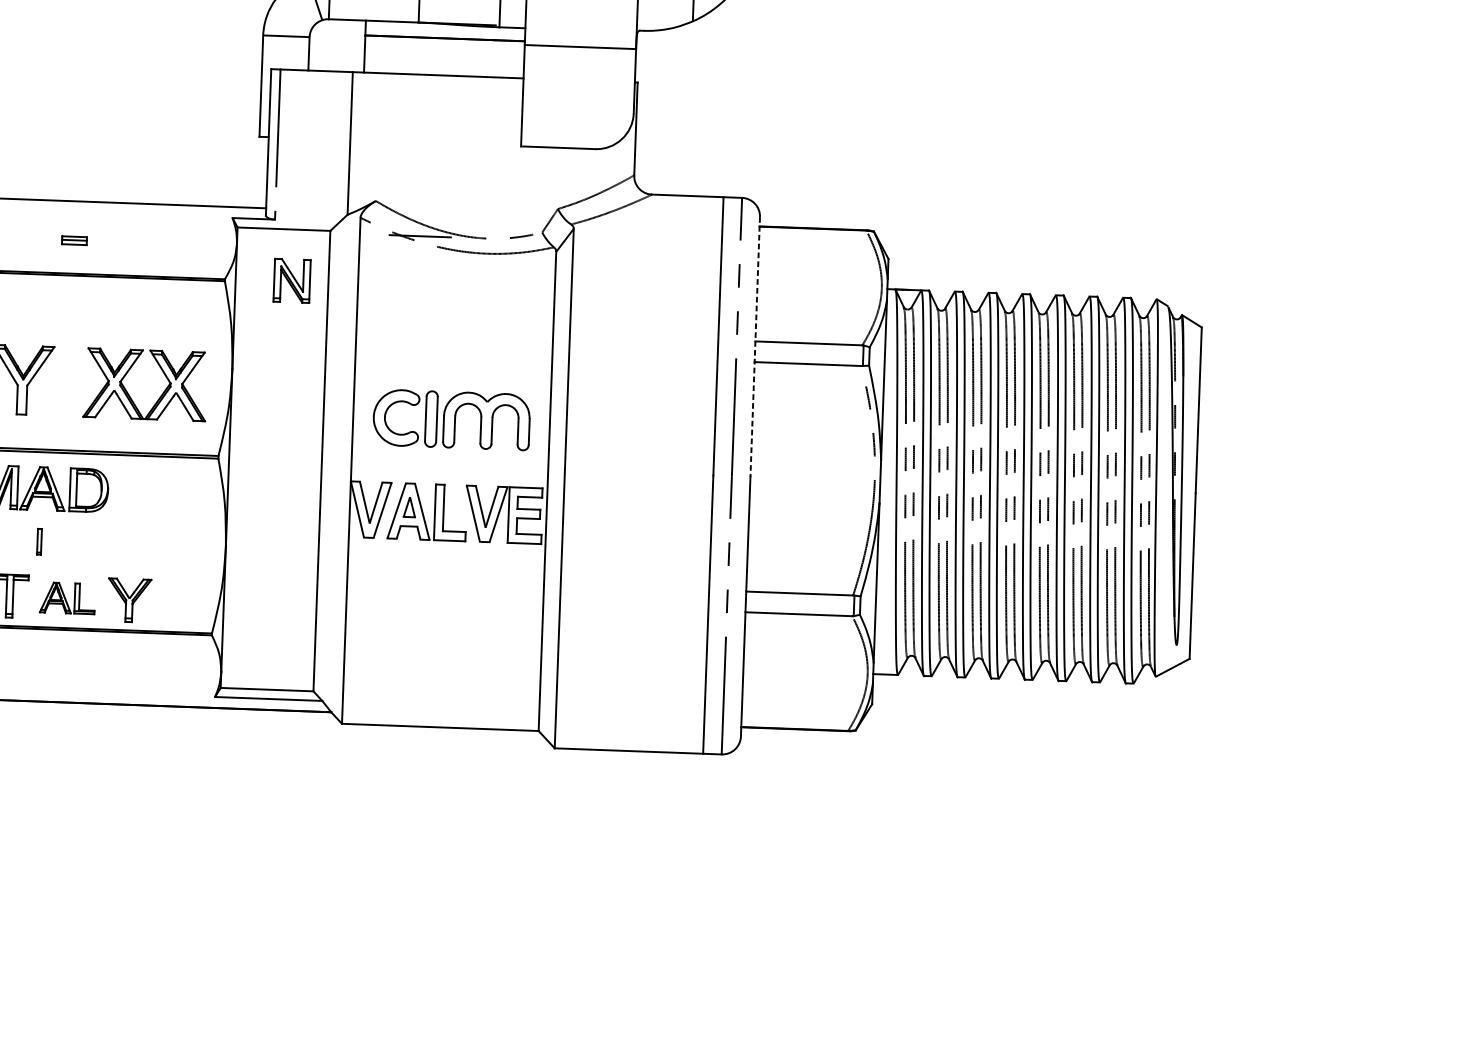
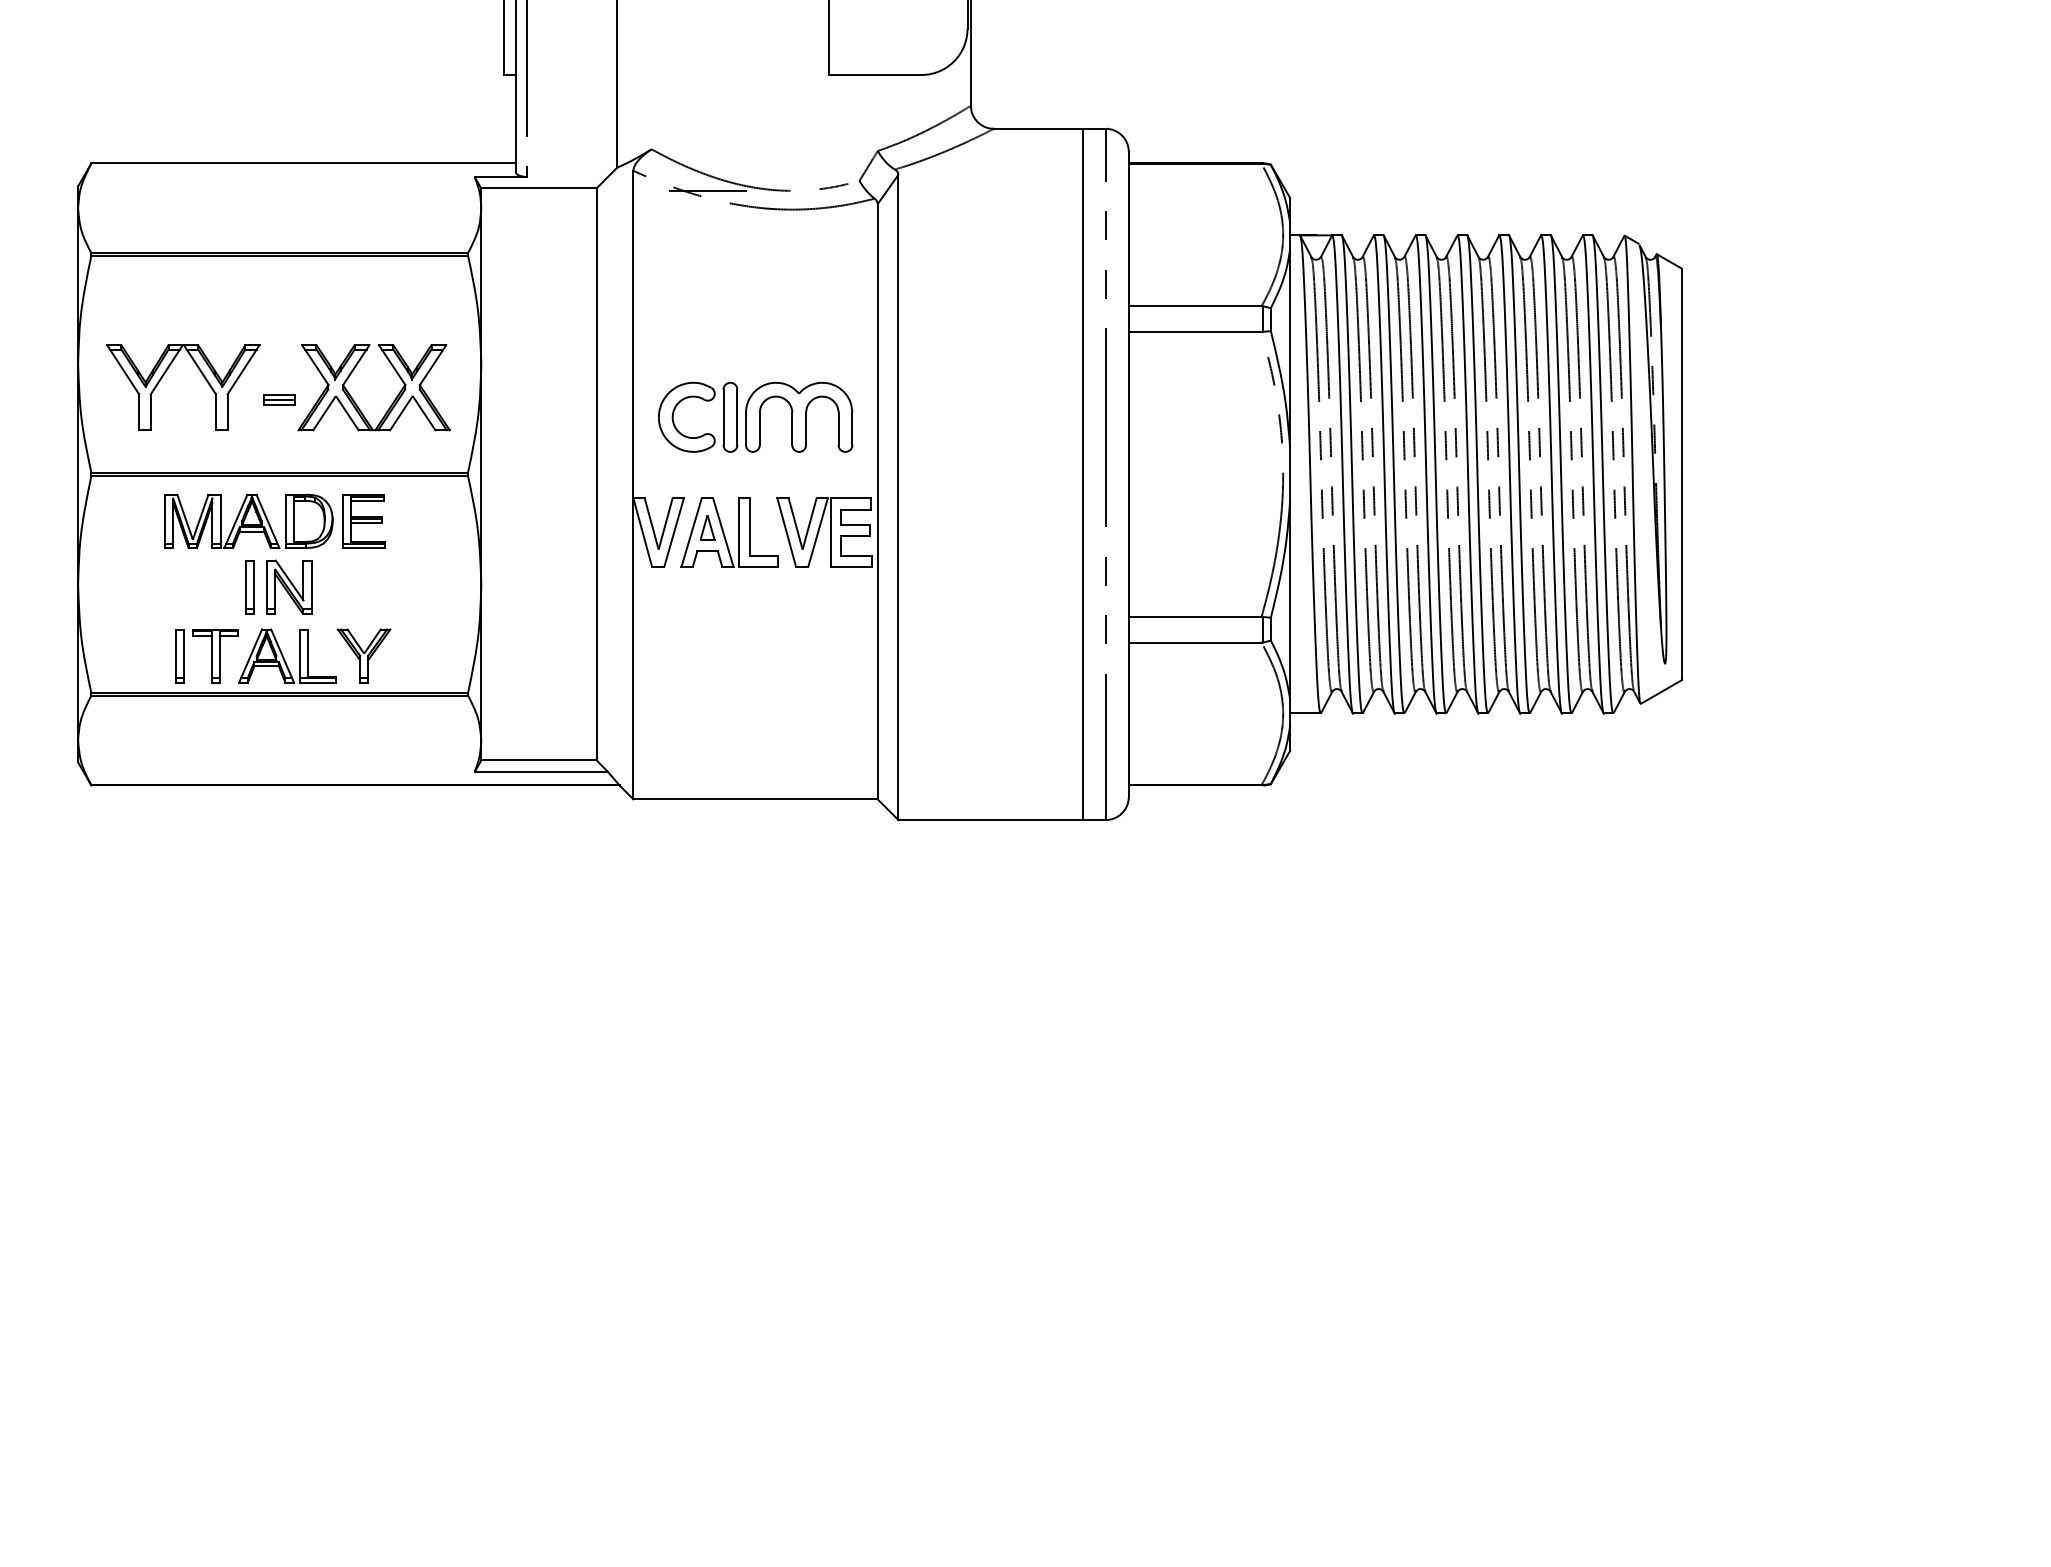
part: (74, 240) -> (279, 399), moved
part: (292, 280) -> (289, 586), moved
line: (754, 347) -> (1128, 313), dashed -> solid
part: (132, 492) -> (363, 521), added
part: (39, 541) -> (249, 587), size x1.67
part: (67, 597) -> (287, 655), size x1.43

